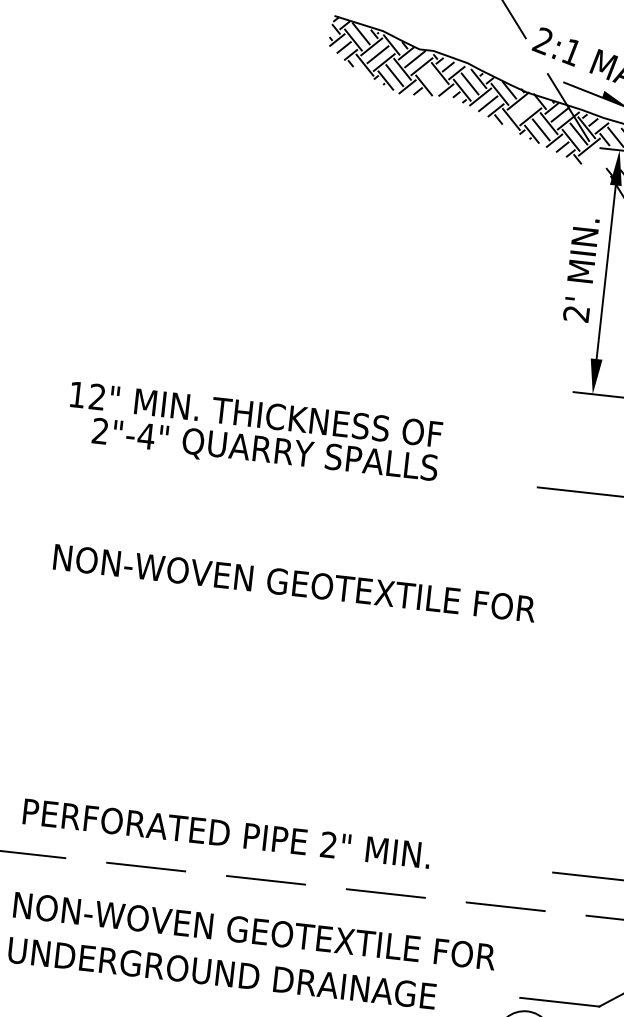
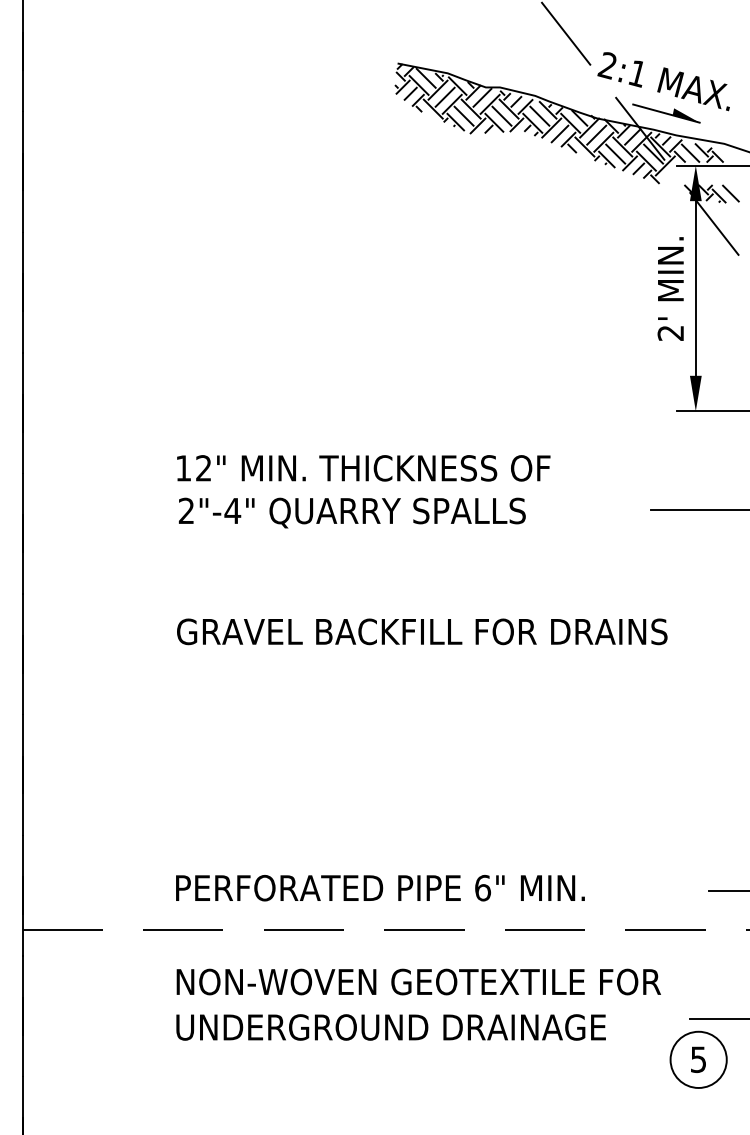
line: (432, 79) -> (501, 115), added
line: (524, 108) -> (596, 134), added
text: (265, 450) -> (352, 512), moved
text: (296, 583) -> (422, 631), NON-WOVEN GEOTEXTILE FOR -> GRAVEL BACKFILL FOR DRAINS
text: (329, 844) -> (483, 887), 2" -> 6"

